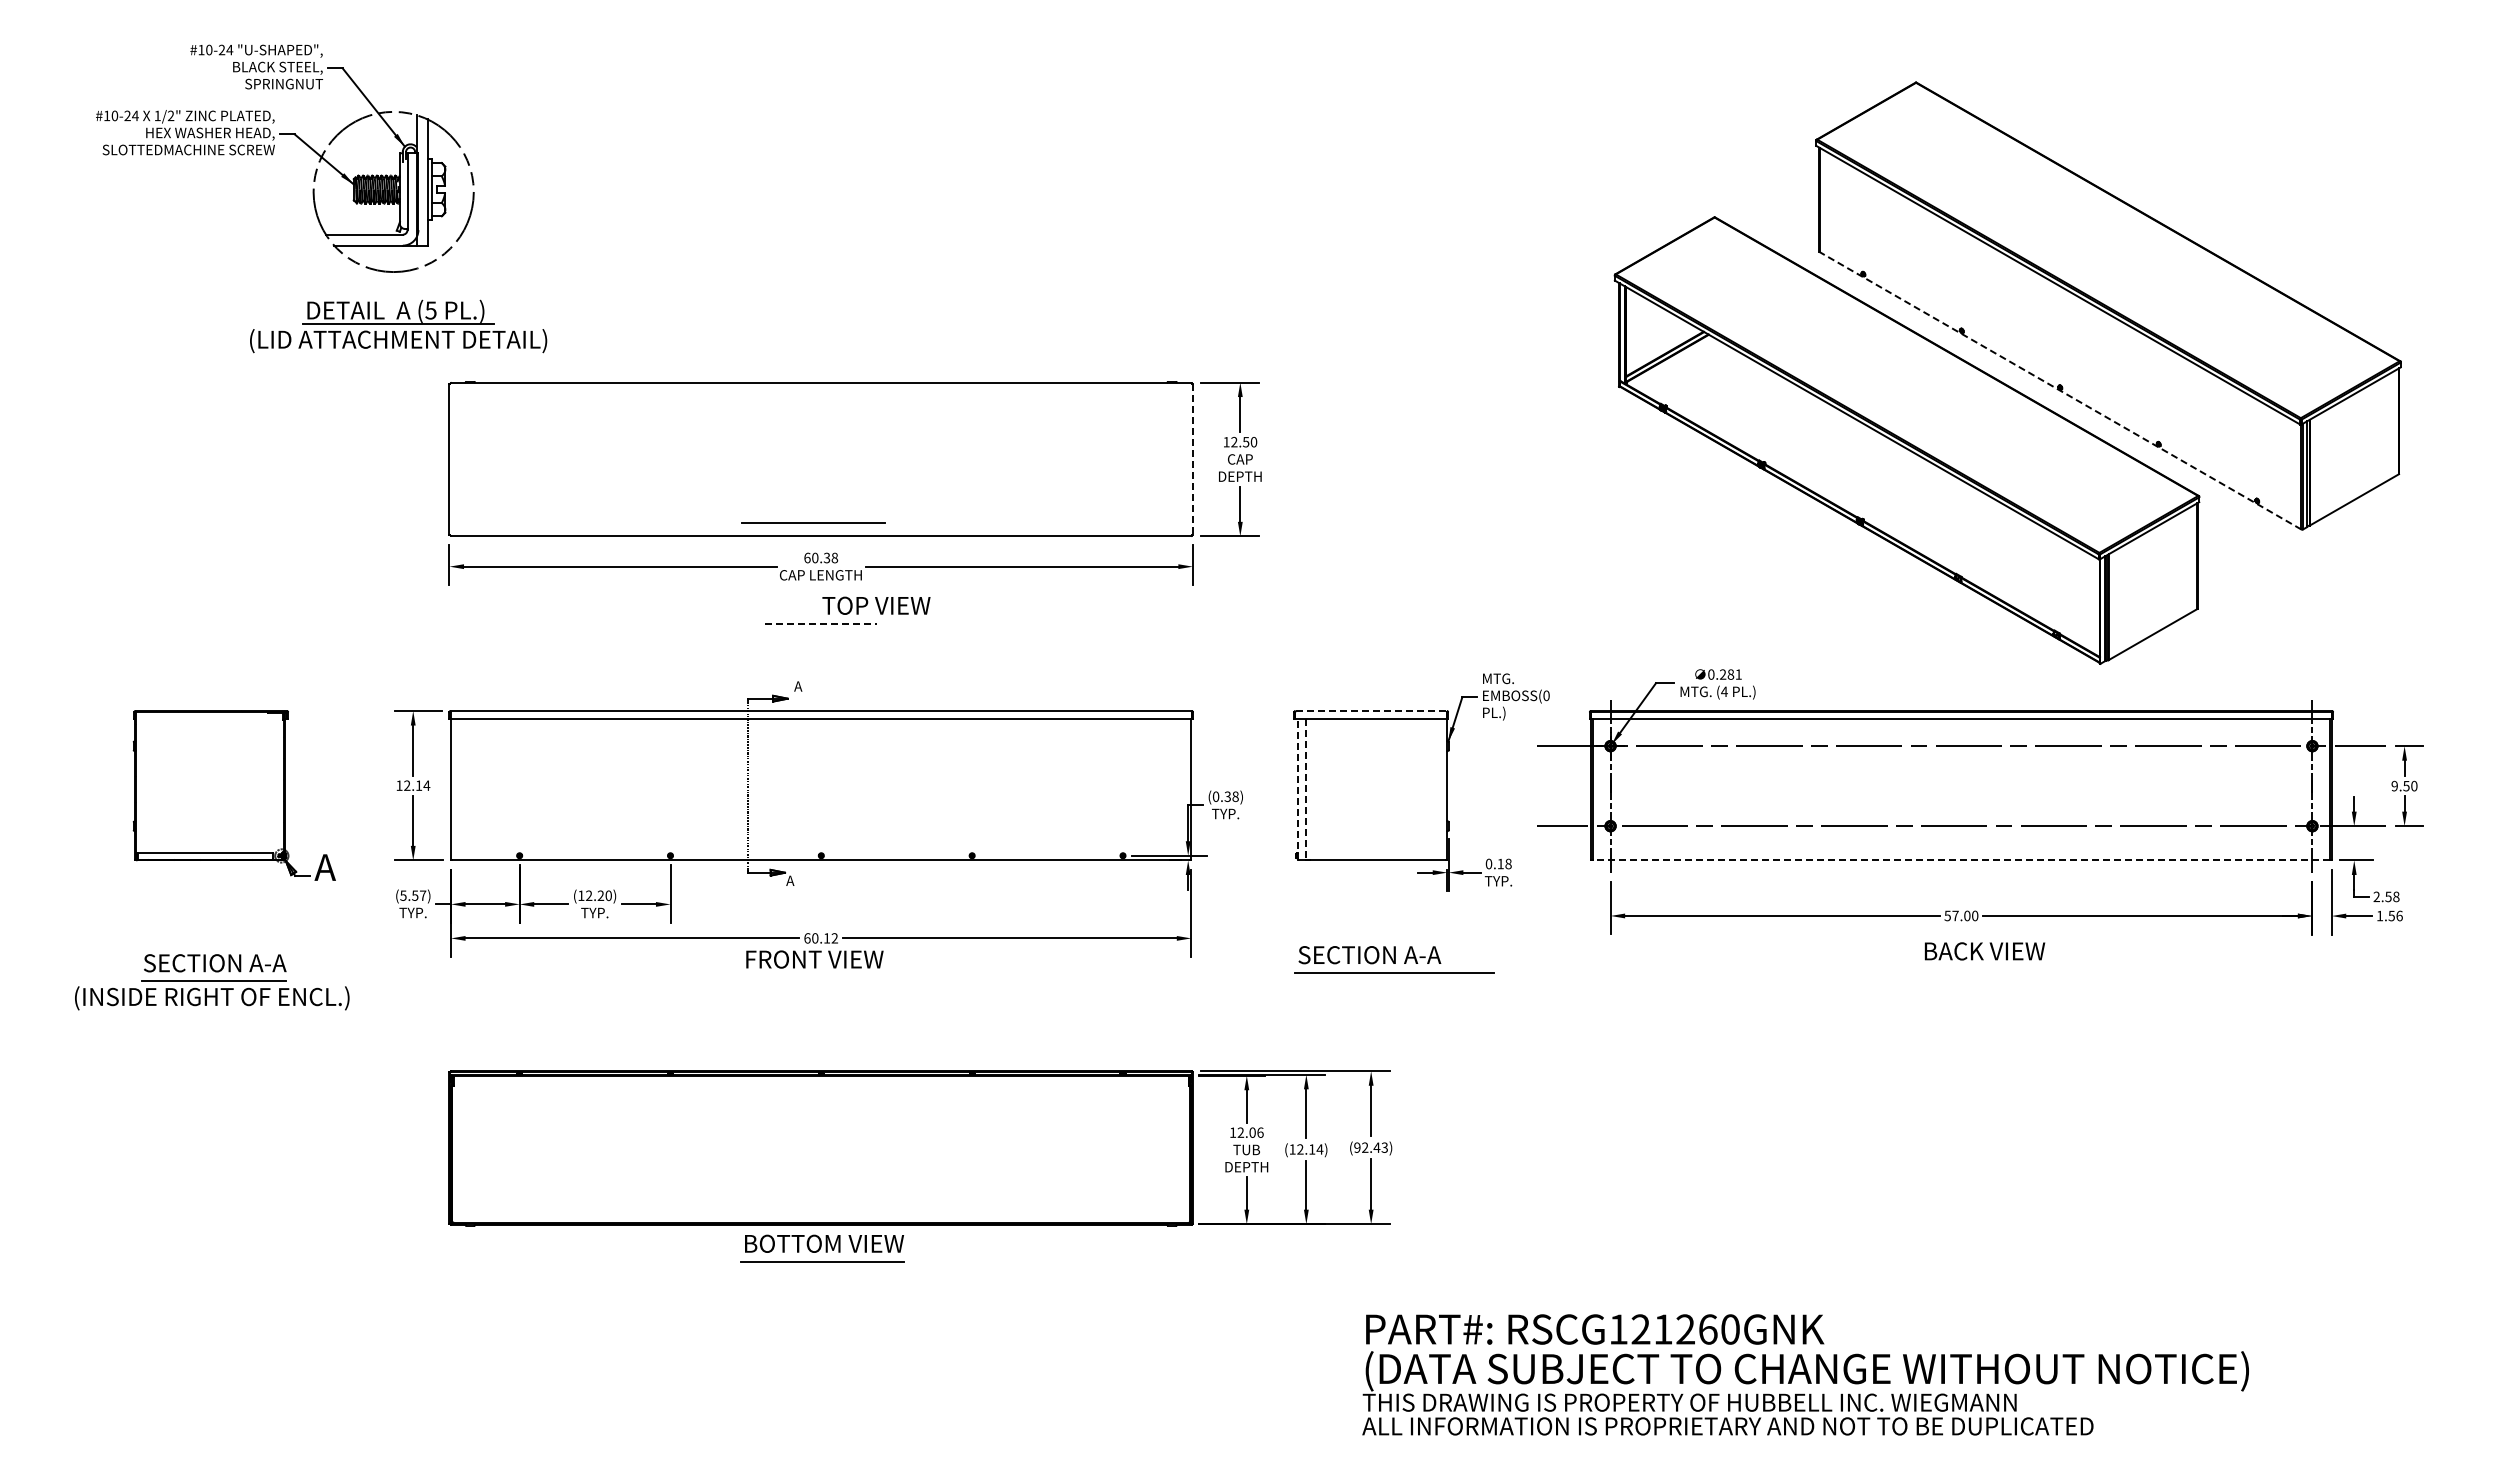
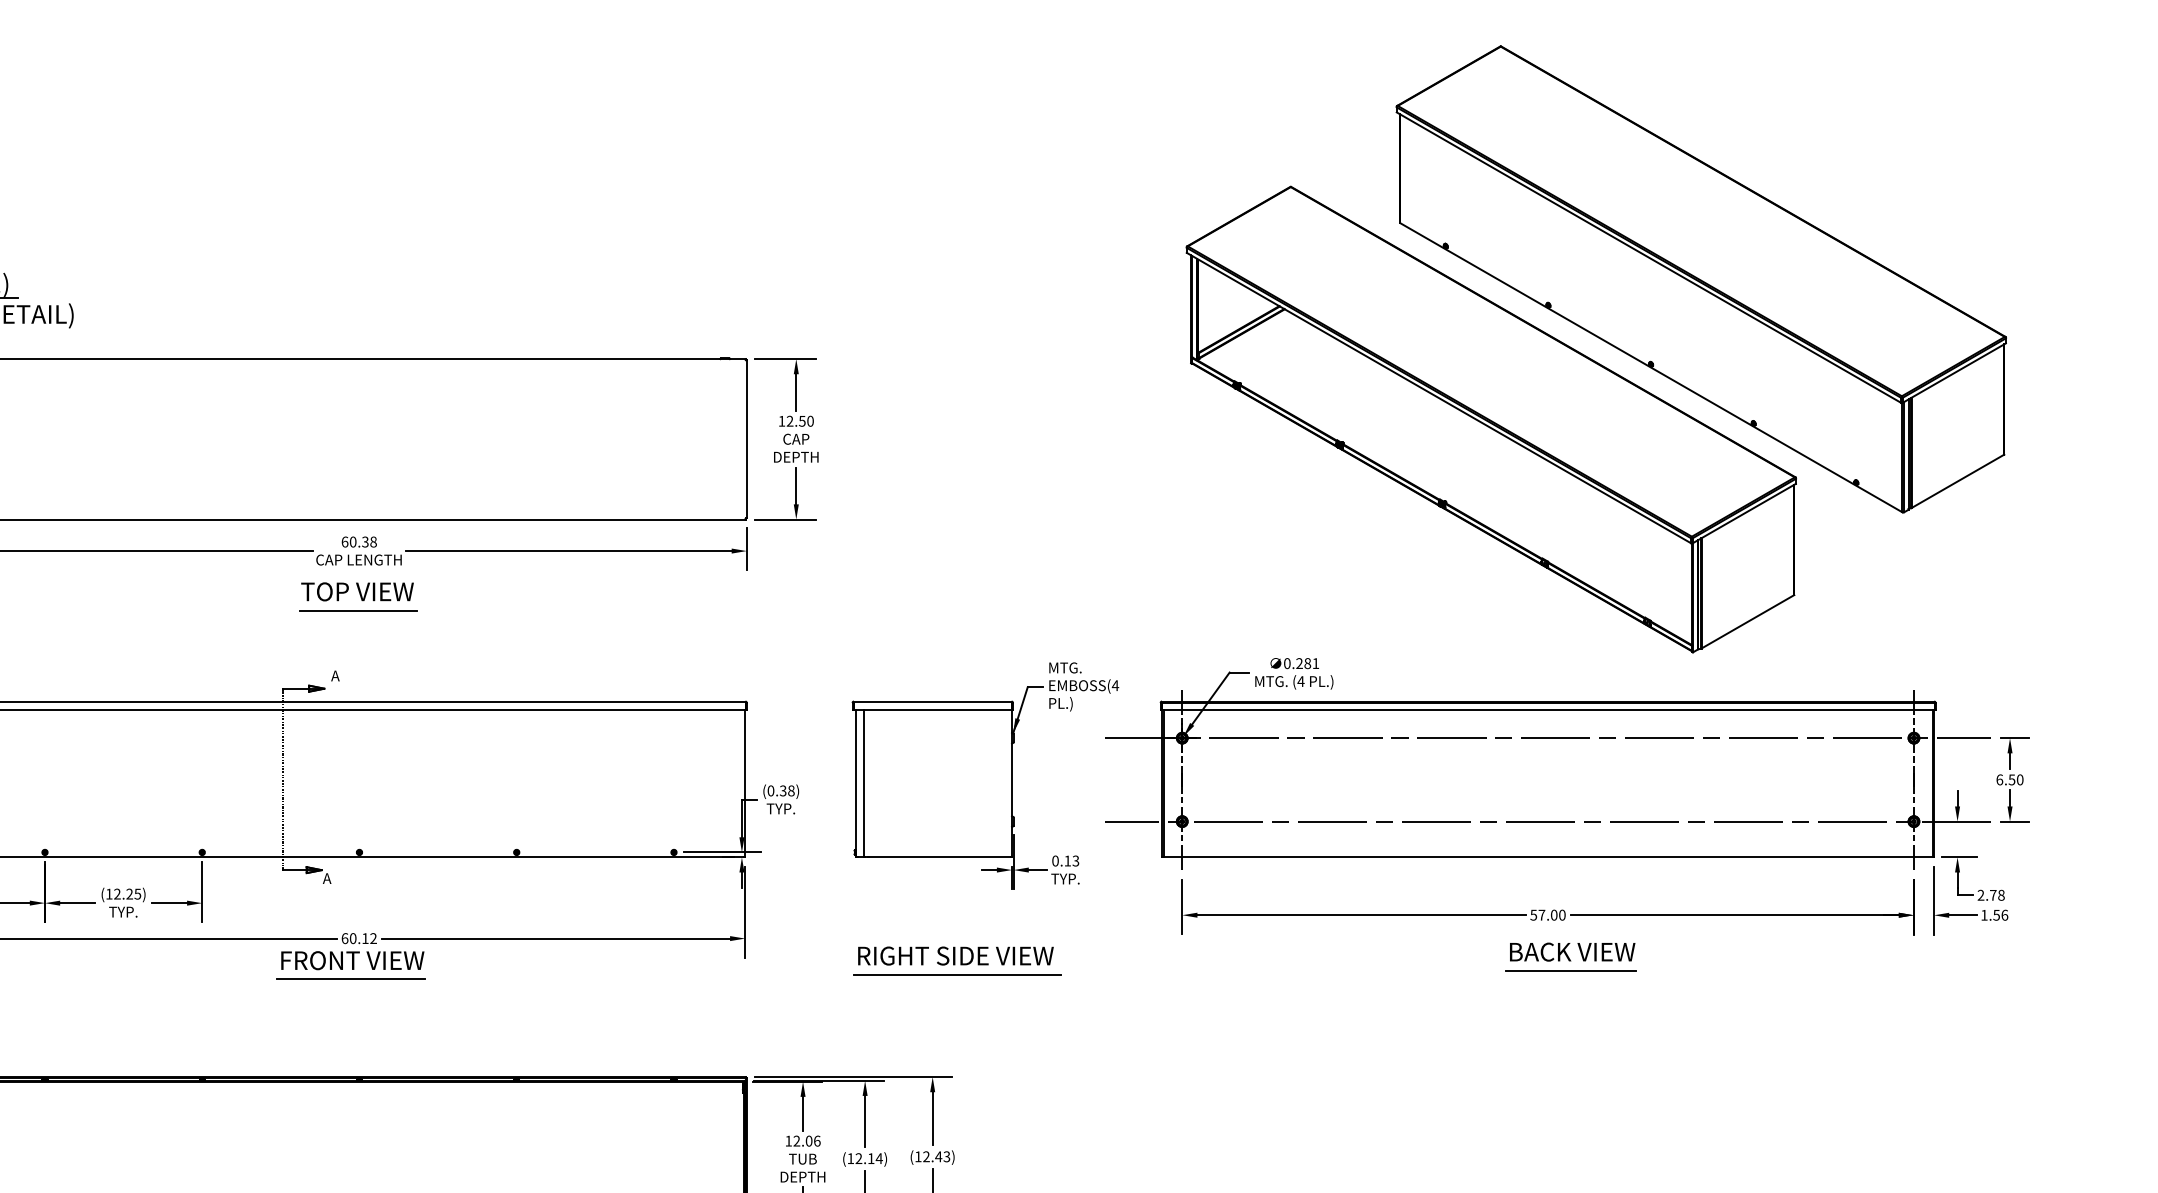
line: (2060, 390) -> (1651, 367), dashed -> solid
line: (1192, 459) -> (746, 439), dashed -> solid
line: (813, 522) -> (351, 979), moved
text: (876, 605) -> (357, 591), moved
line: (820, 623) -> (358, 610), dashed -> solid
text: (1546, 695) -> (1115, 685), (0 -> (4
line: (1371, 711) -> (933, 702), dashed -> solid
text: (2394, 785) -> (1999, 779), 9.50 -> 6.50
line: (1297, 789) -> (855, 783), dashed -> solid
line: (1305, 789) -> (864, 783), dashed -> solid
line: (1961, 860) -> (1548, 857), dashed -> solid
text: (1508, 863) -> (1075, 860), 0.18 -> 0.13
text: (608, 895) -> (137, 893), (12.20) -> (12.25)
text: (2388, 896) -> (1993, 894), 2.58 -> 2.78
text: (1392, 955) -> (954, 956), SECTION A-A -> RIGHT SIDE VIEW
line: (1982, 969) -> (1570, 971), added
text: (1357, 1147) -> (918, 1156), (92.43) -> (12.43)

